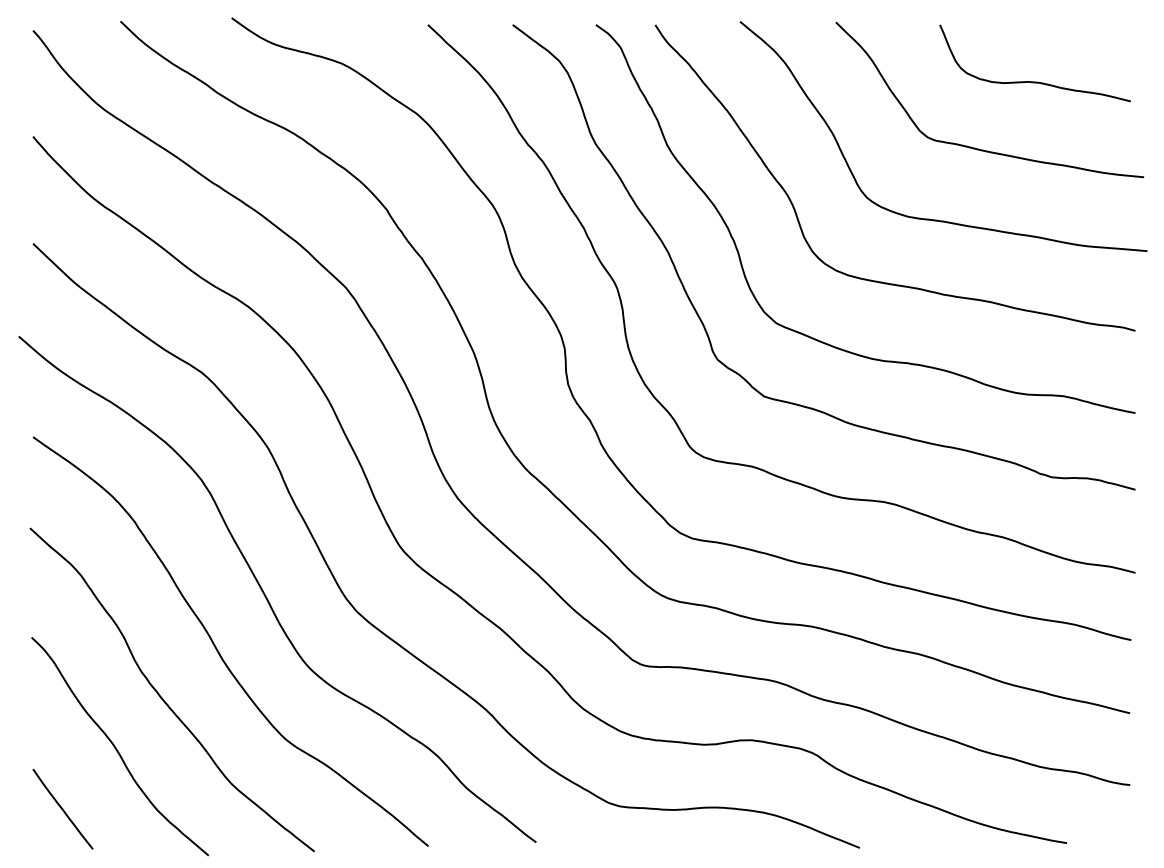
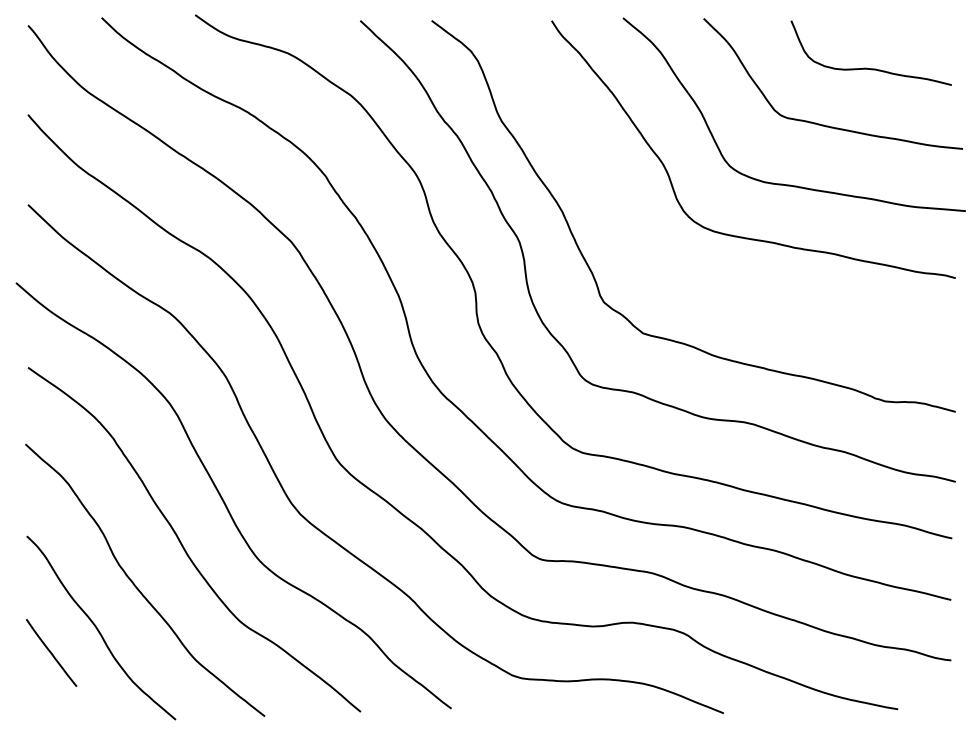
curve: (811, 336) -> (683, 282), removed
line: (62, 808) -> (51, 652), moved

